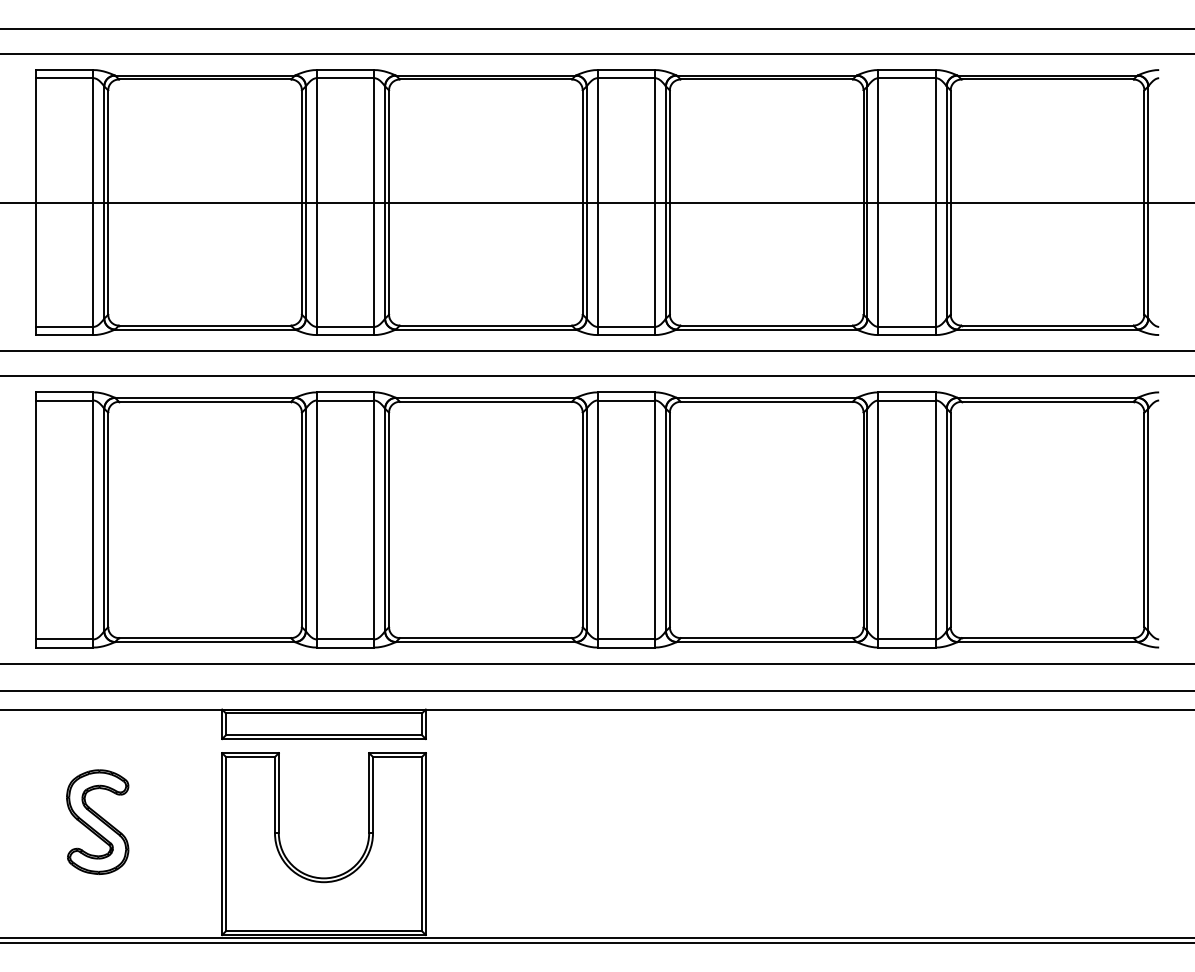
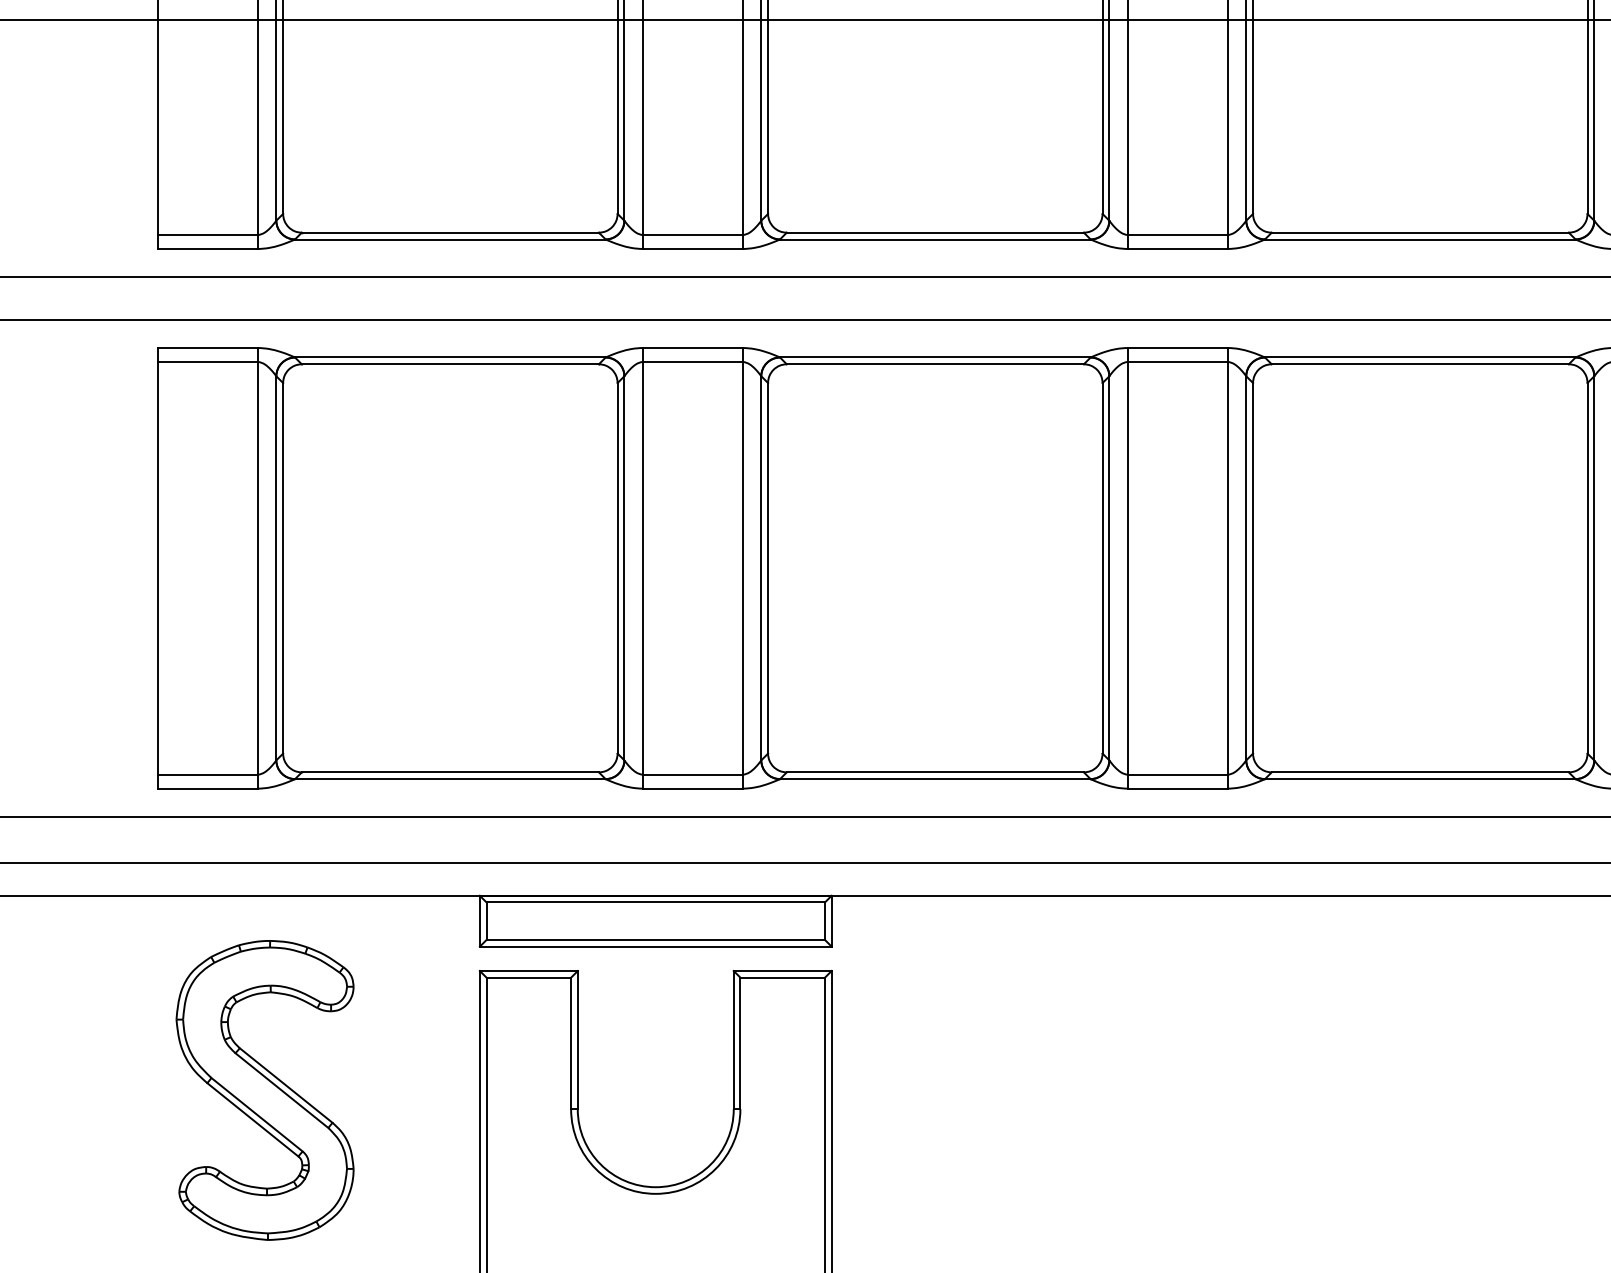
part: (97, 821) -> (264, 1089), size x1.67

